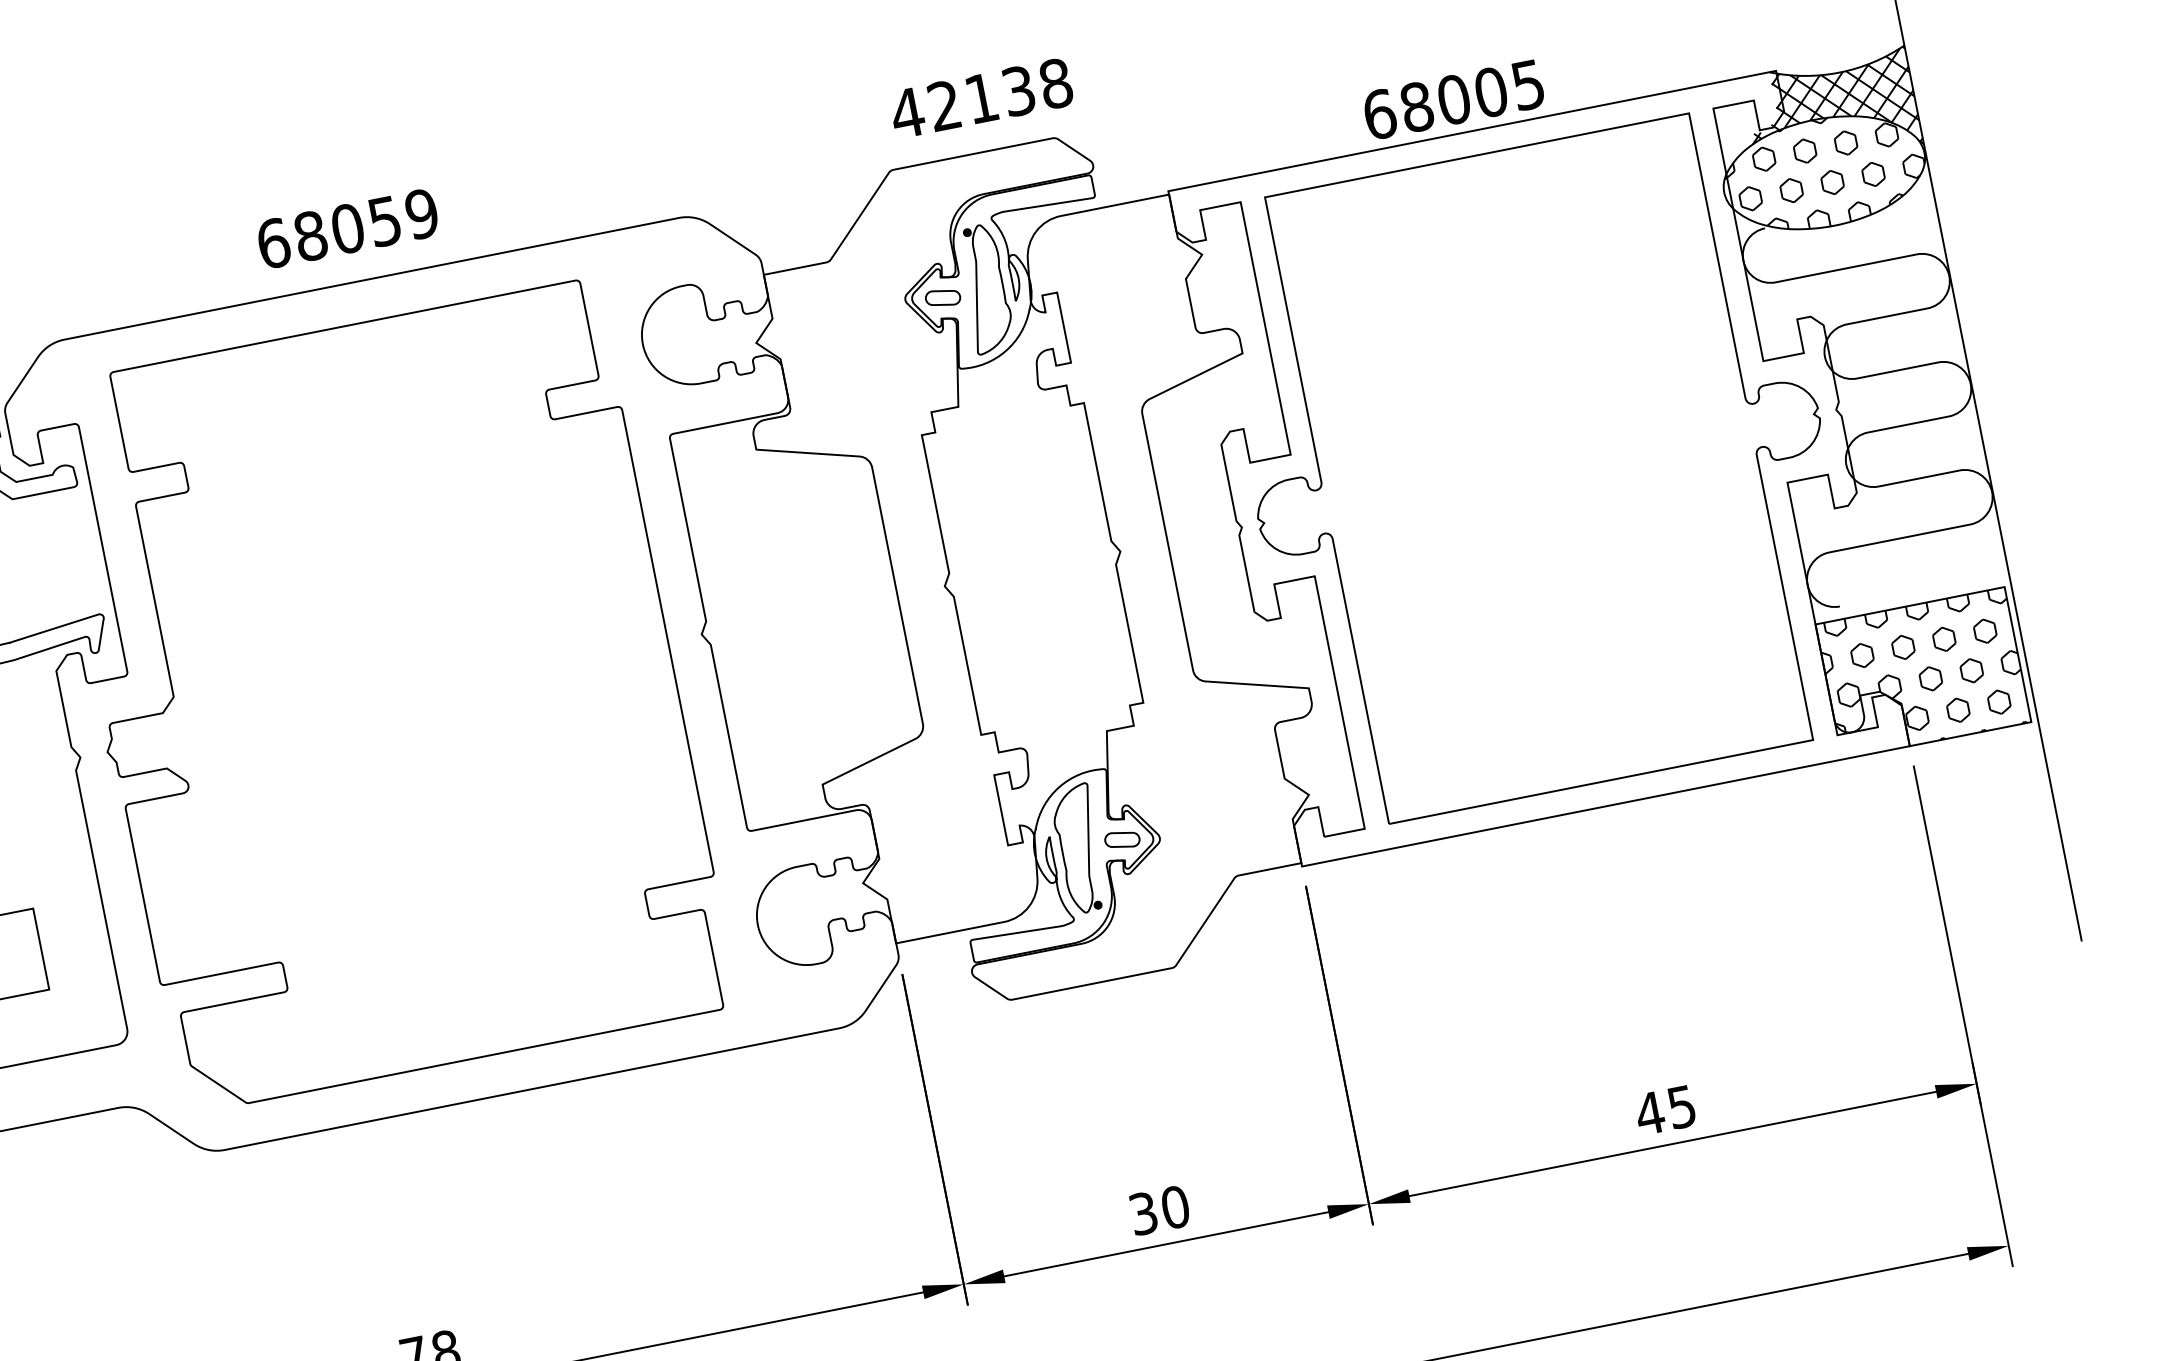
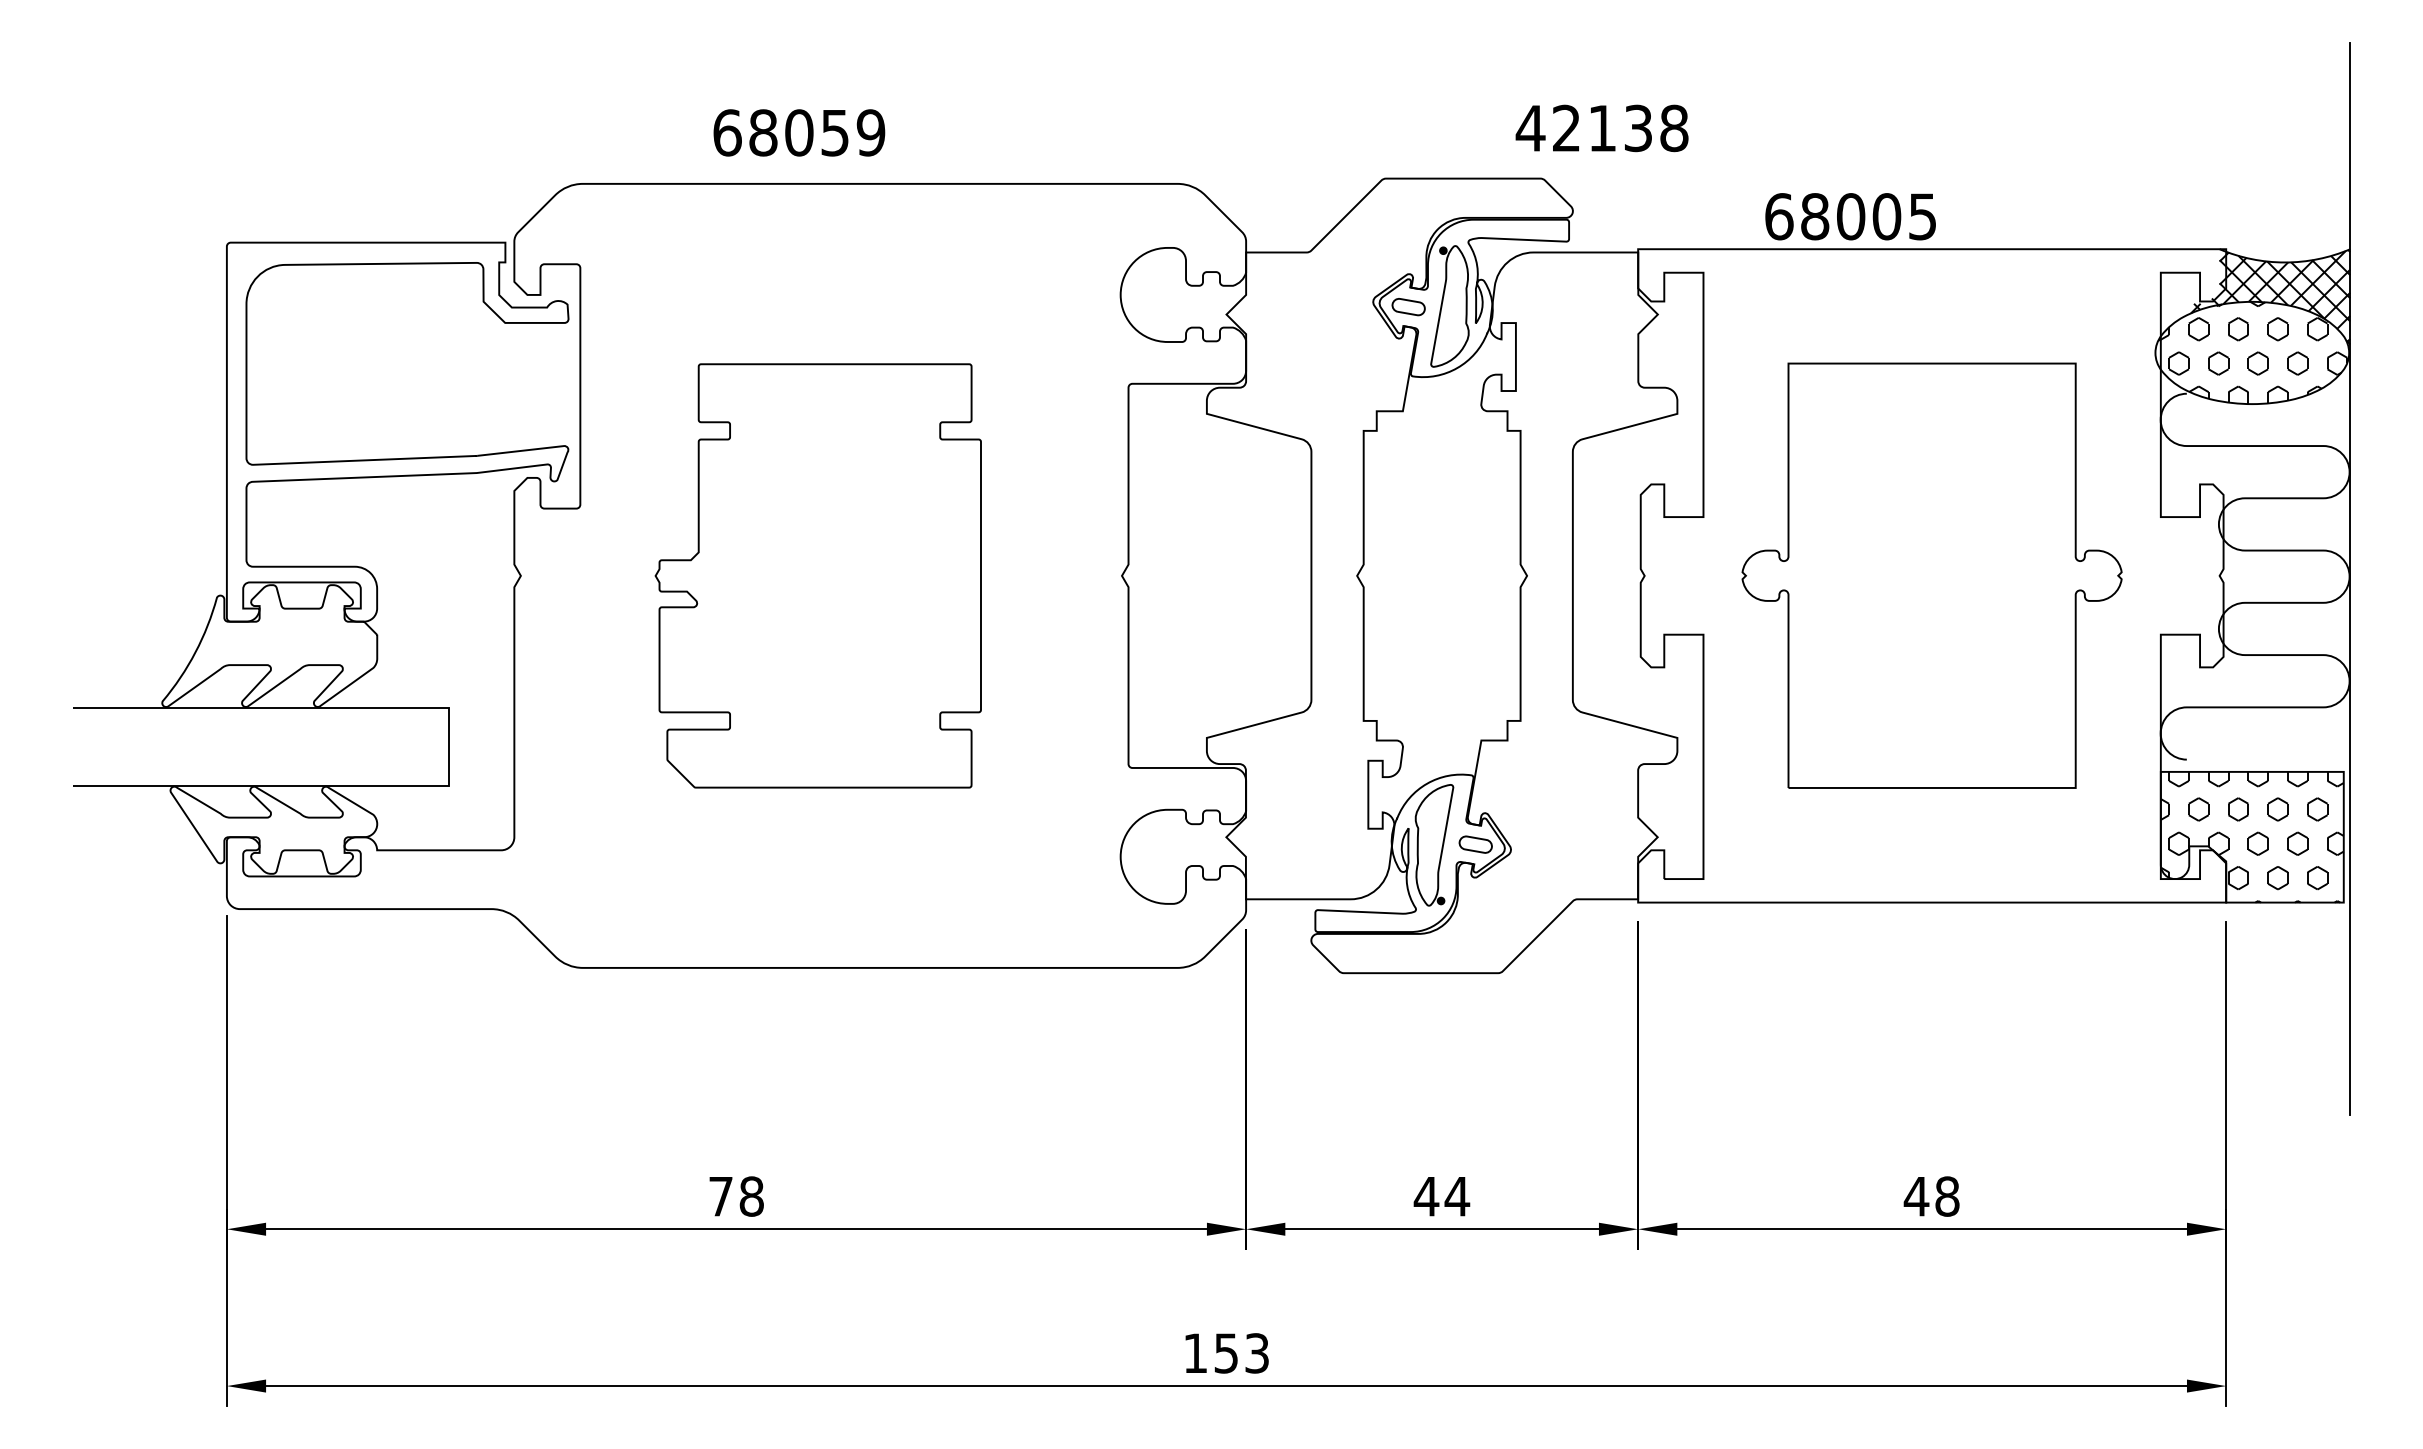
text: (980, 98) -> (1601, 128), moved
text: (1453, 99) -> (1850, 216), moved
text: (347, 228) -> (799, 132), moved
part: (1538, 468) -> (1931, 575), size x0.7
part: (388, 696) -> (818, 575), size x0.6
text: (1681, 1106) -> (1947, 1196), 45 -> 48
text: (1158, 1210) -> (1441, 1196), 30 -> 44

